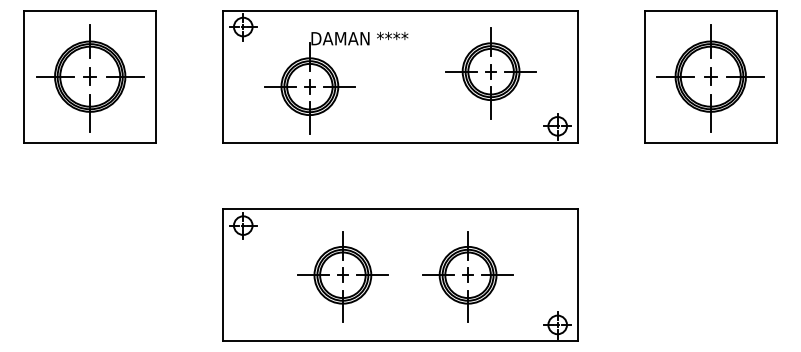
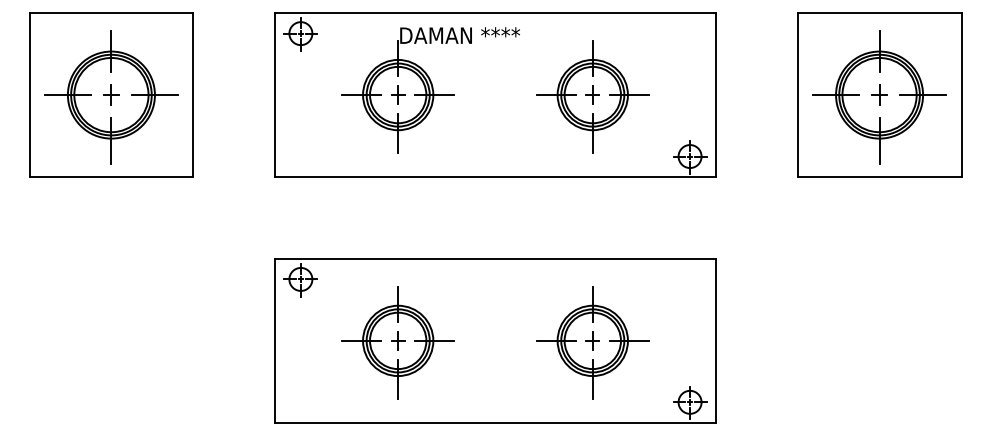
part: (490, 73) -> (592, 97), moved
part: (336, 82) -> (431, 89), moved
part: (342, 276) -> (397, 342), moved
part: (467, 276) -> (592, 342), moved

